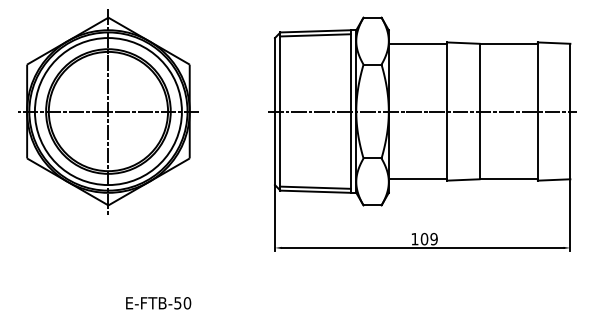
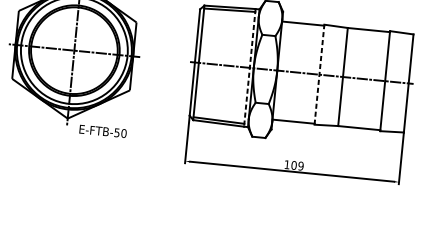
line: (447, 111) -> (319, 74), solid -> dashed
line: (350, 112) -> (249, 68), solid -> dashed
text: (158, 303) -> (103, 131), moved

